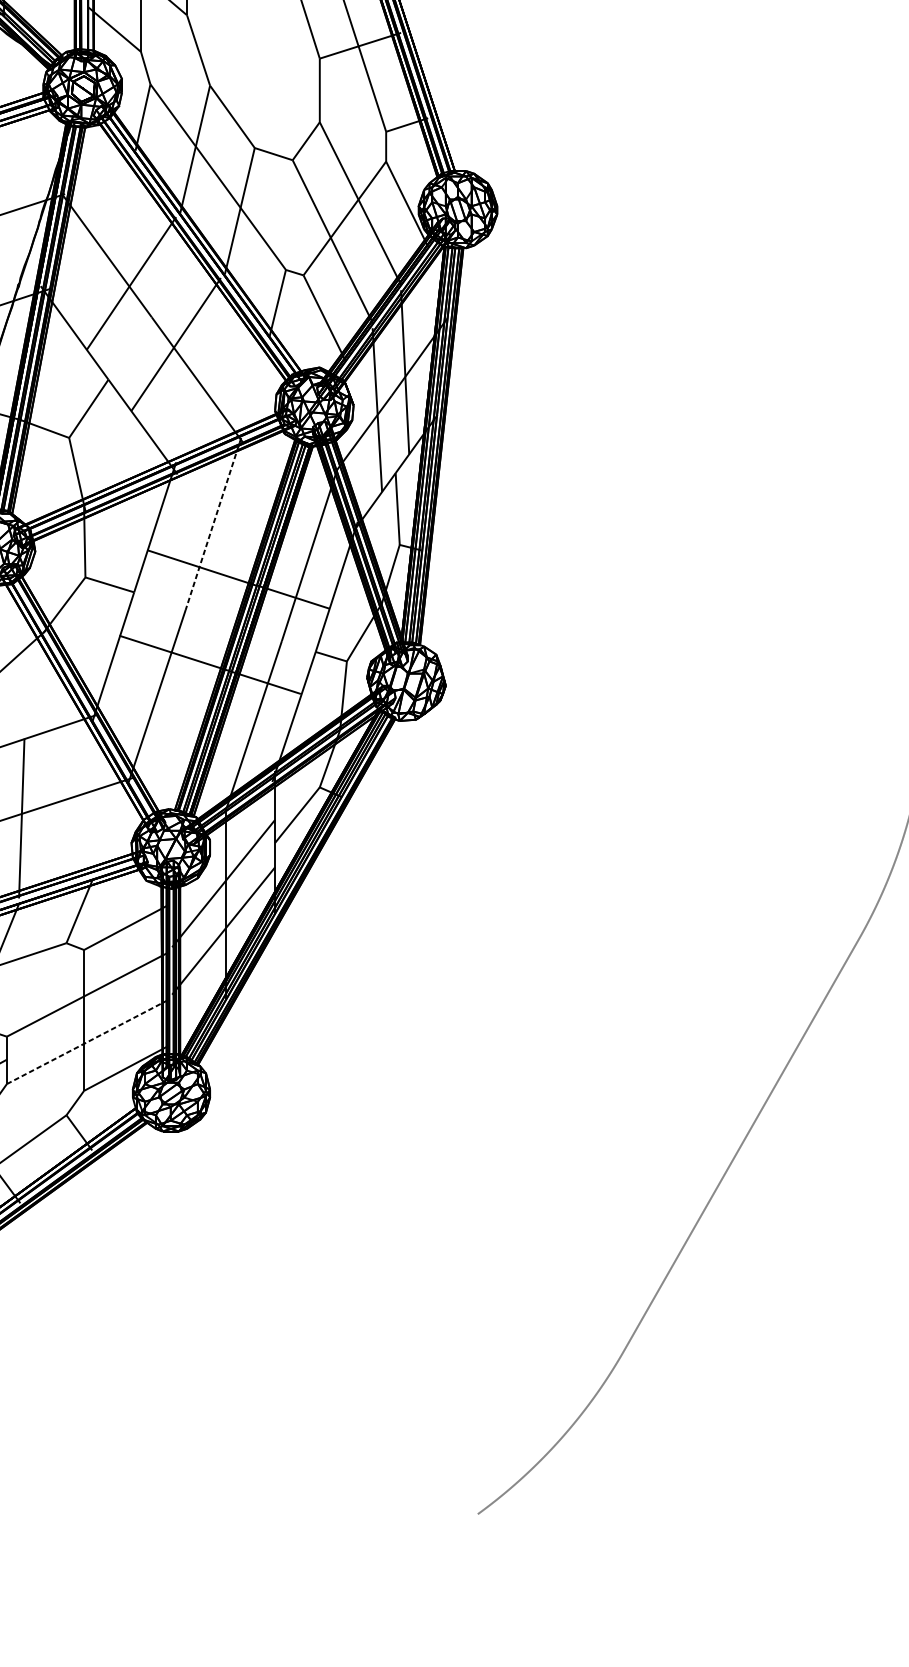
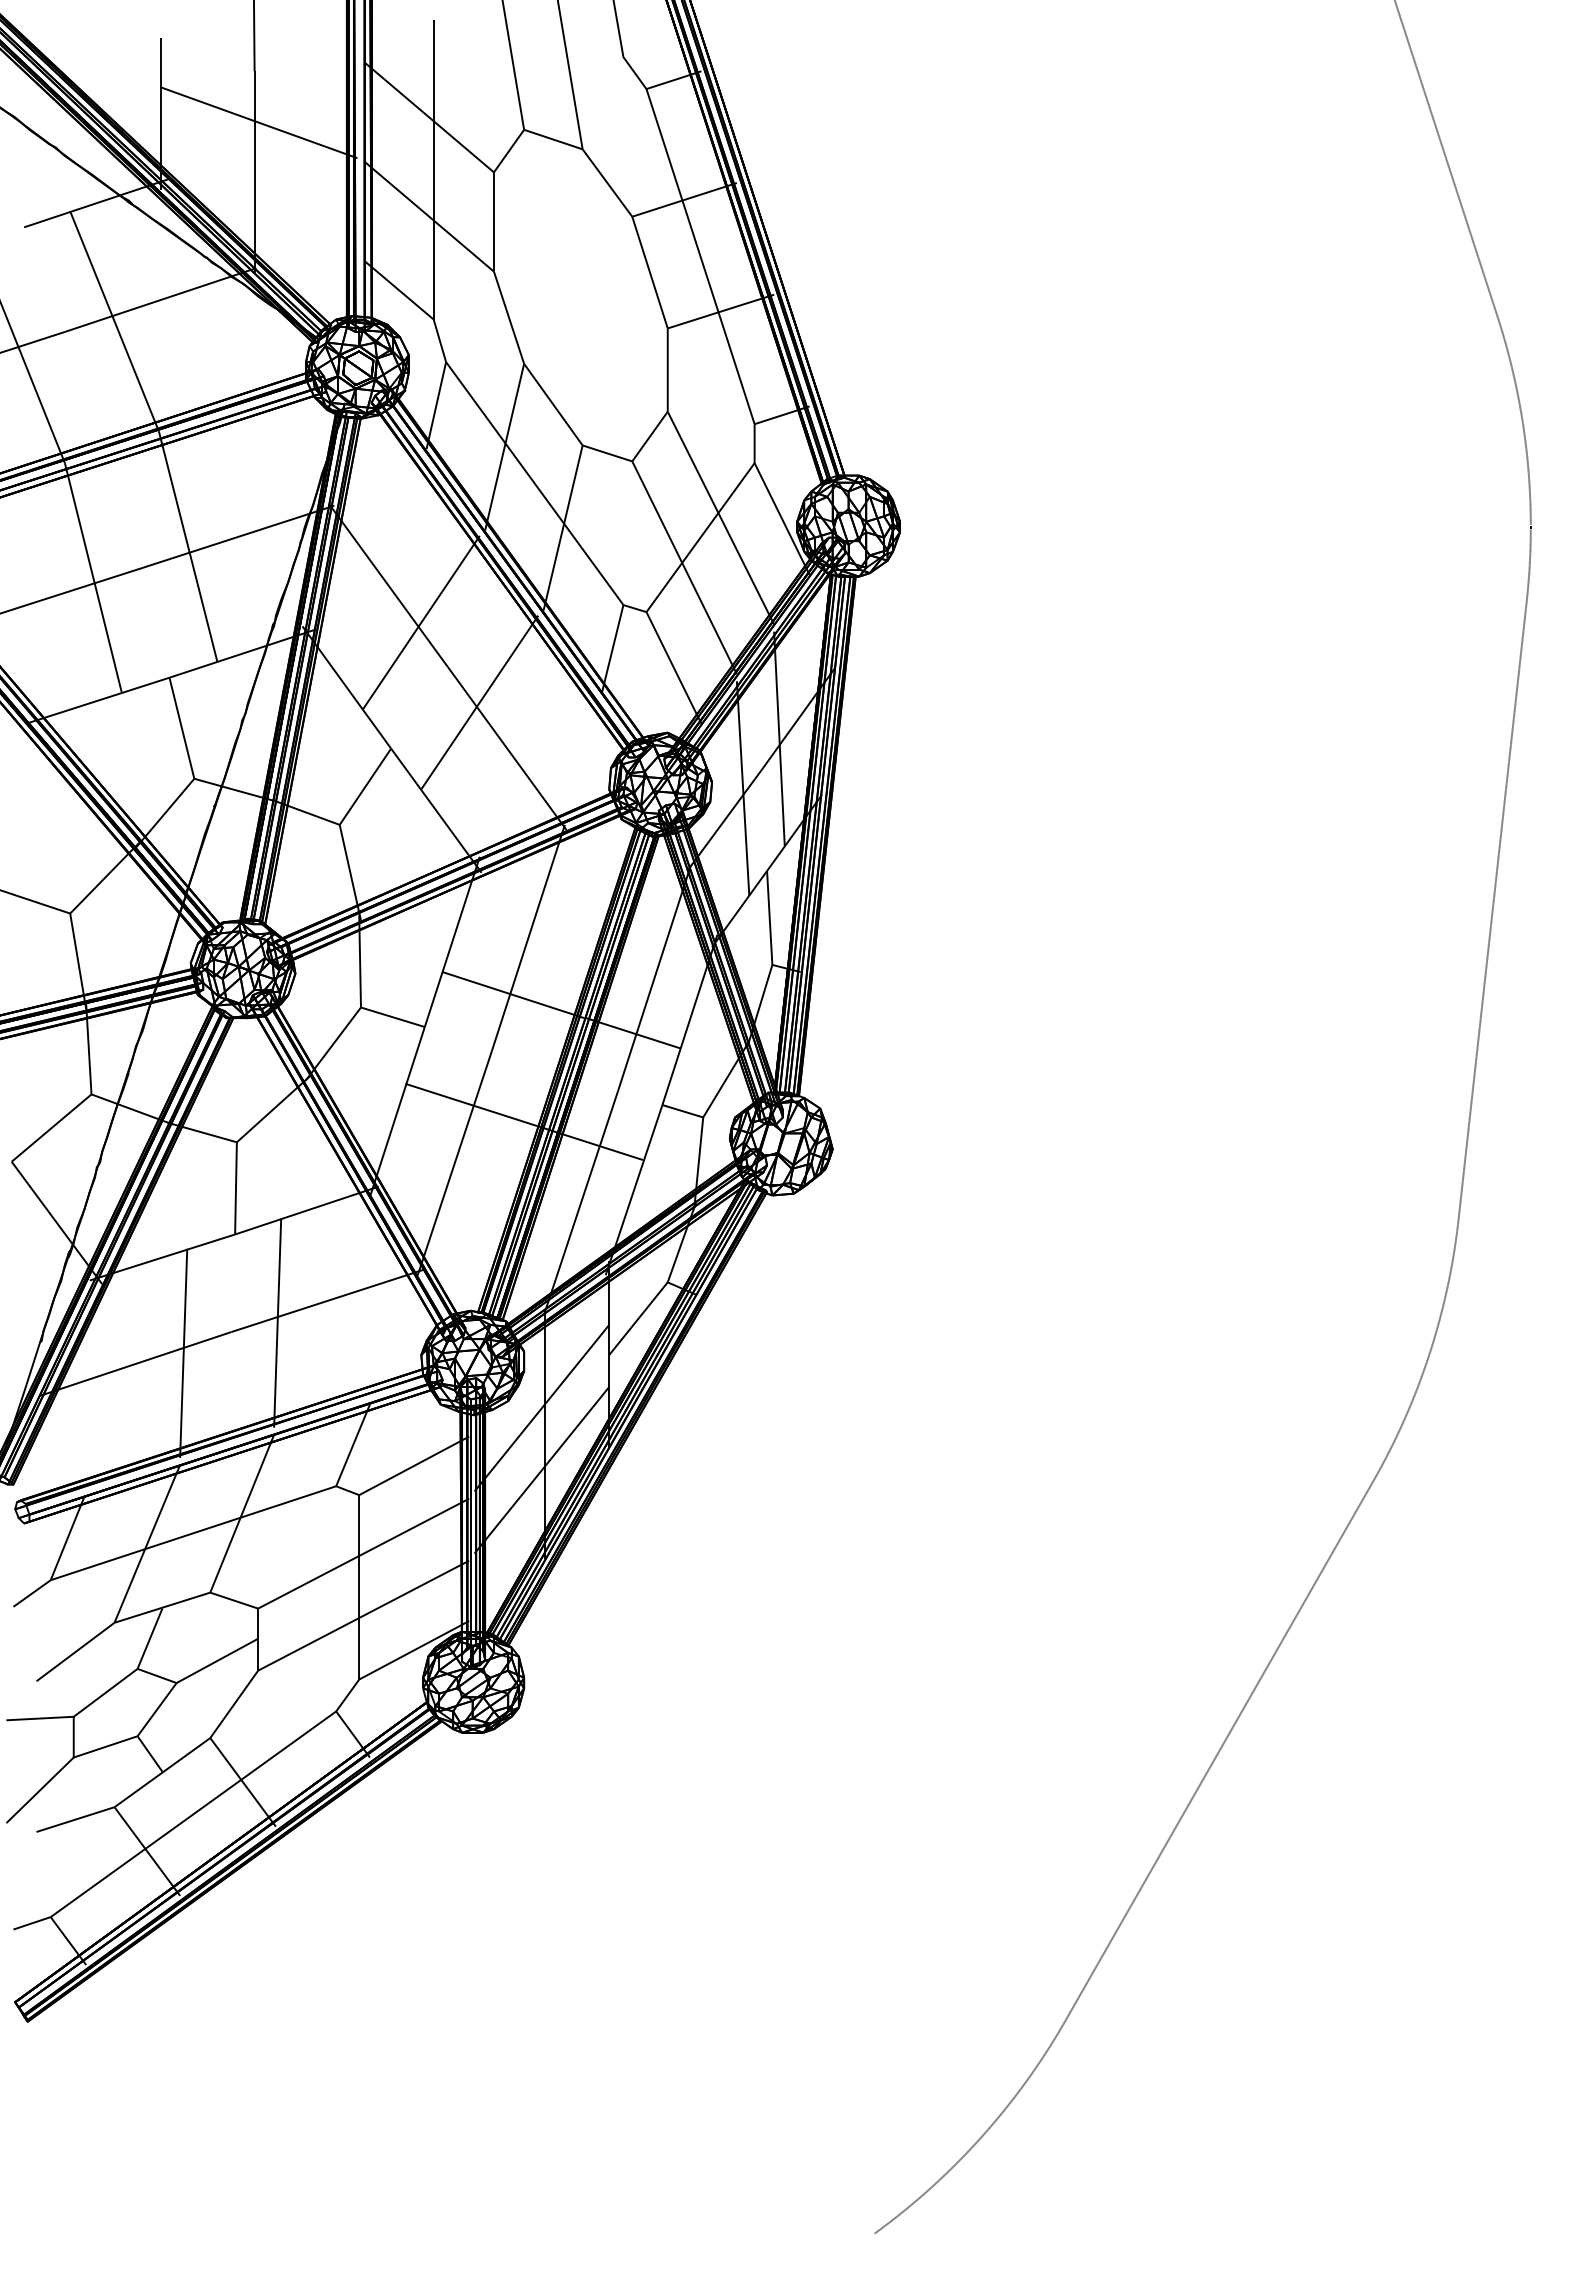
line: (213, 523) -> (528, 937), dashed -> solid
line: (87, 1041) -> (363, 1615), dashed -> solid

